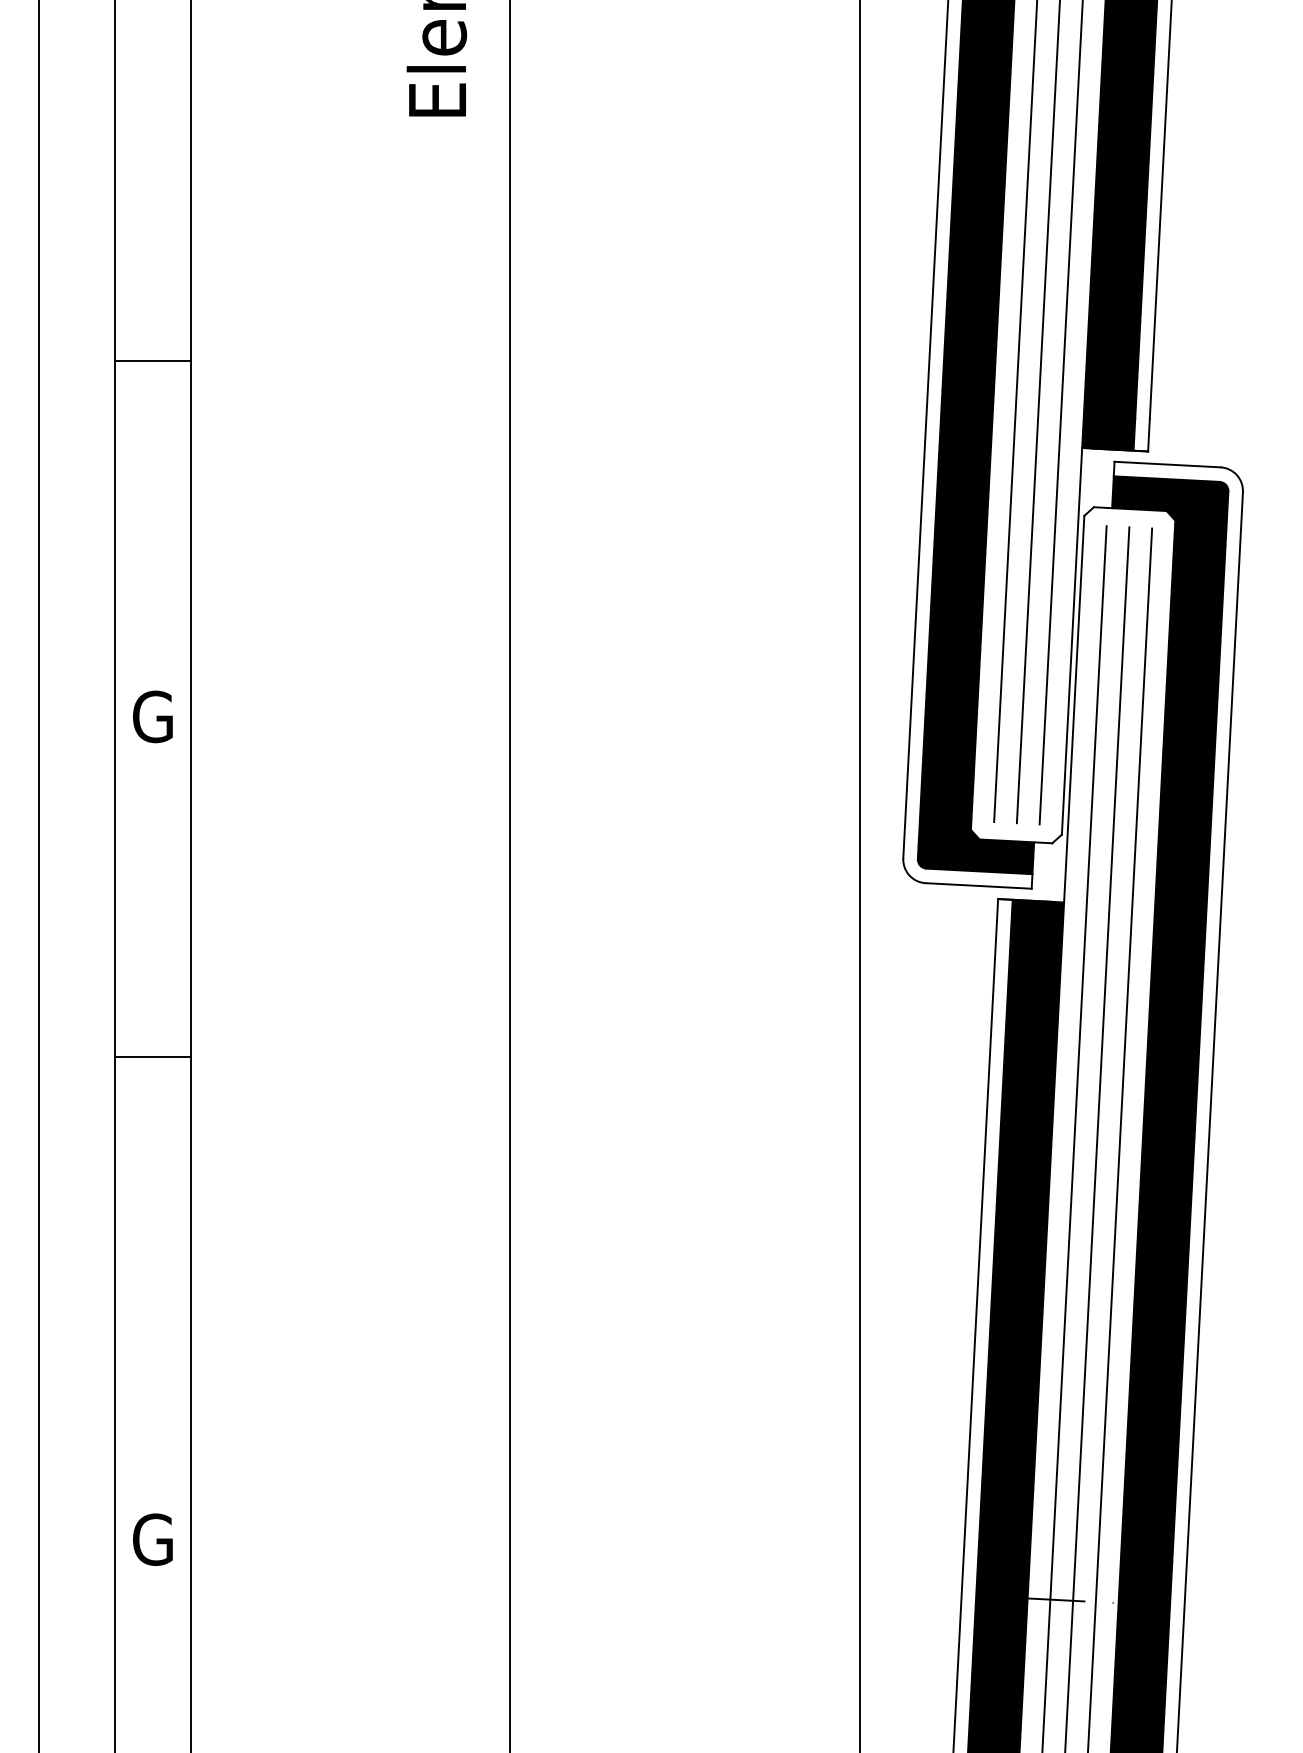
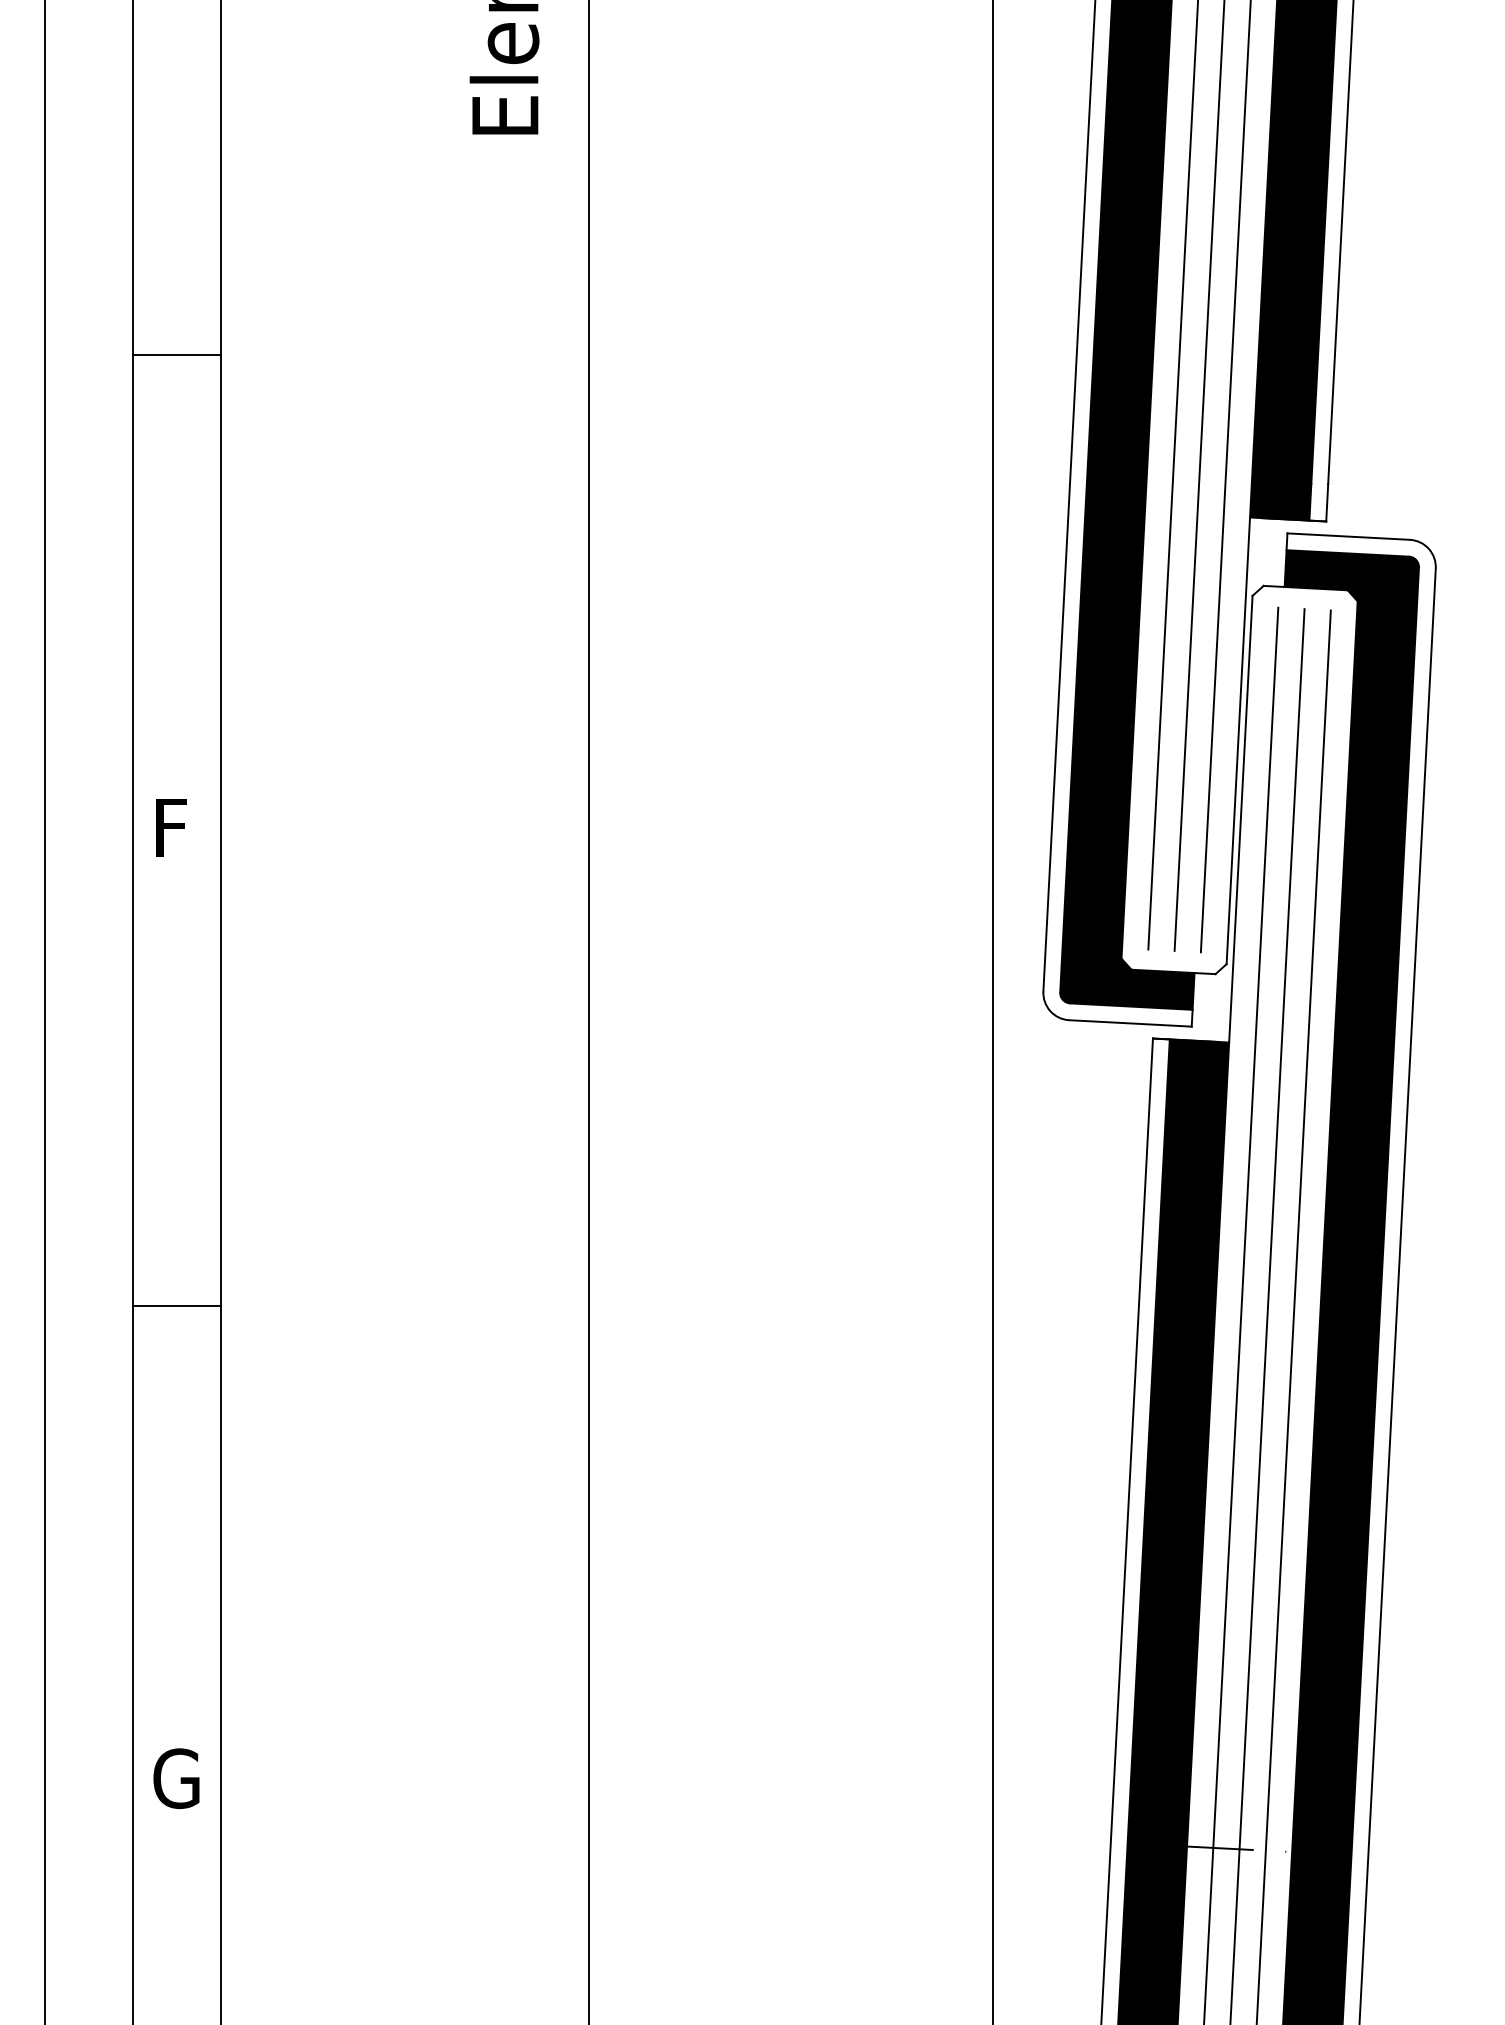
line: (152, 361) -> (176, 355), moved
text: (152, 716) -> (176, 827), G -> F
line: (152, 1056) -> (176, 1305), moved

